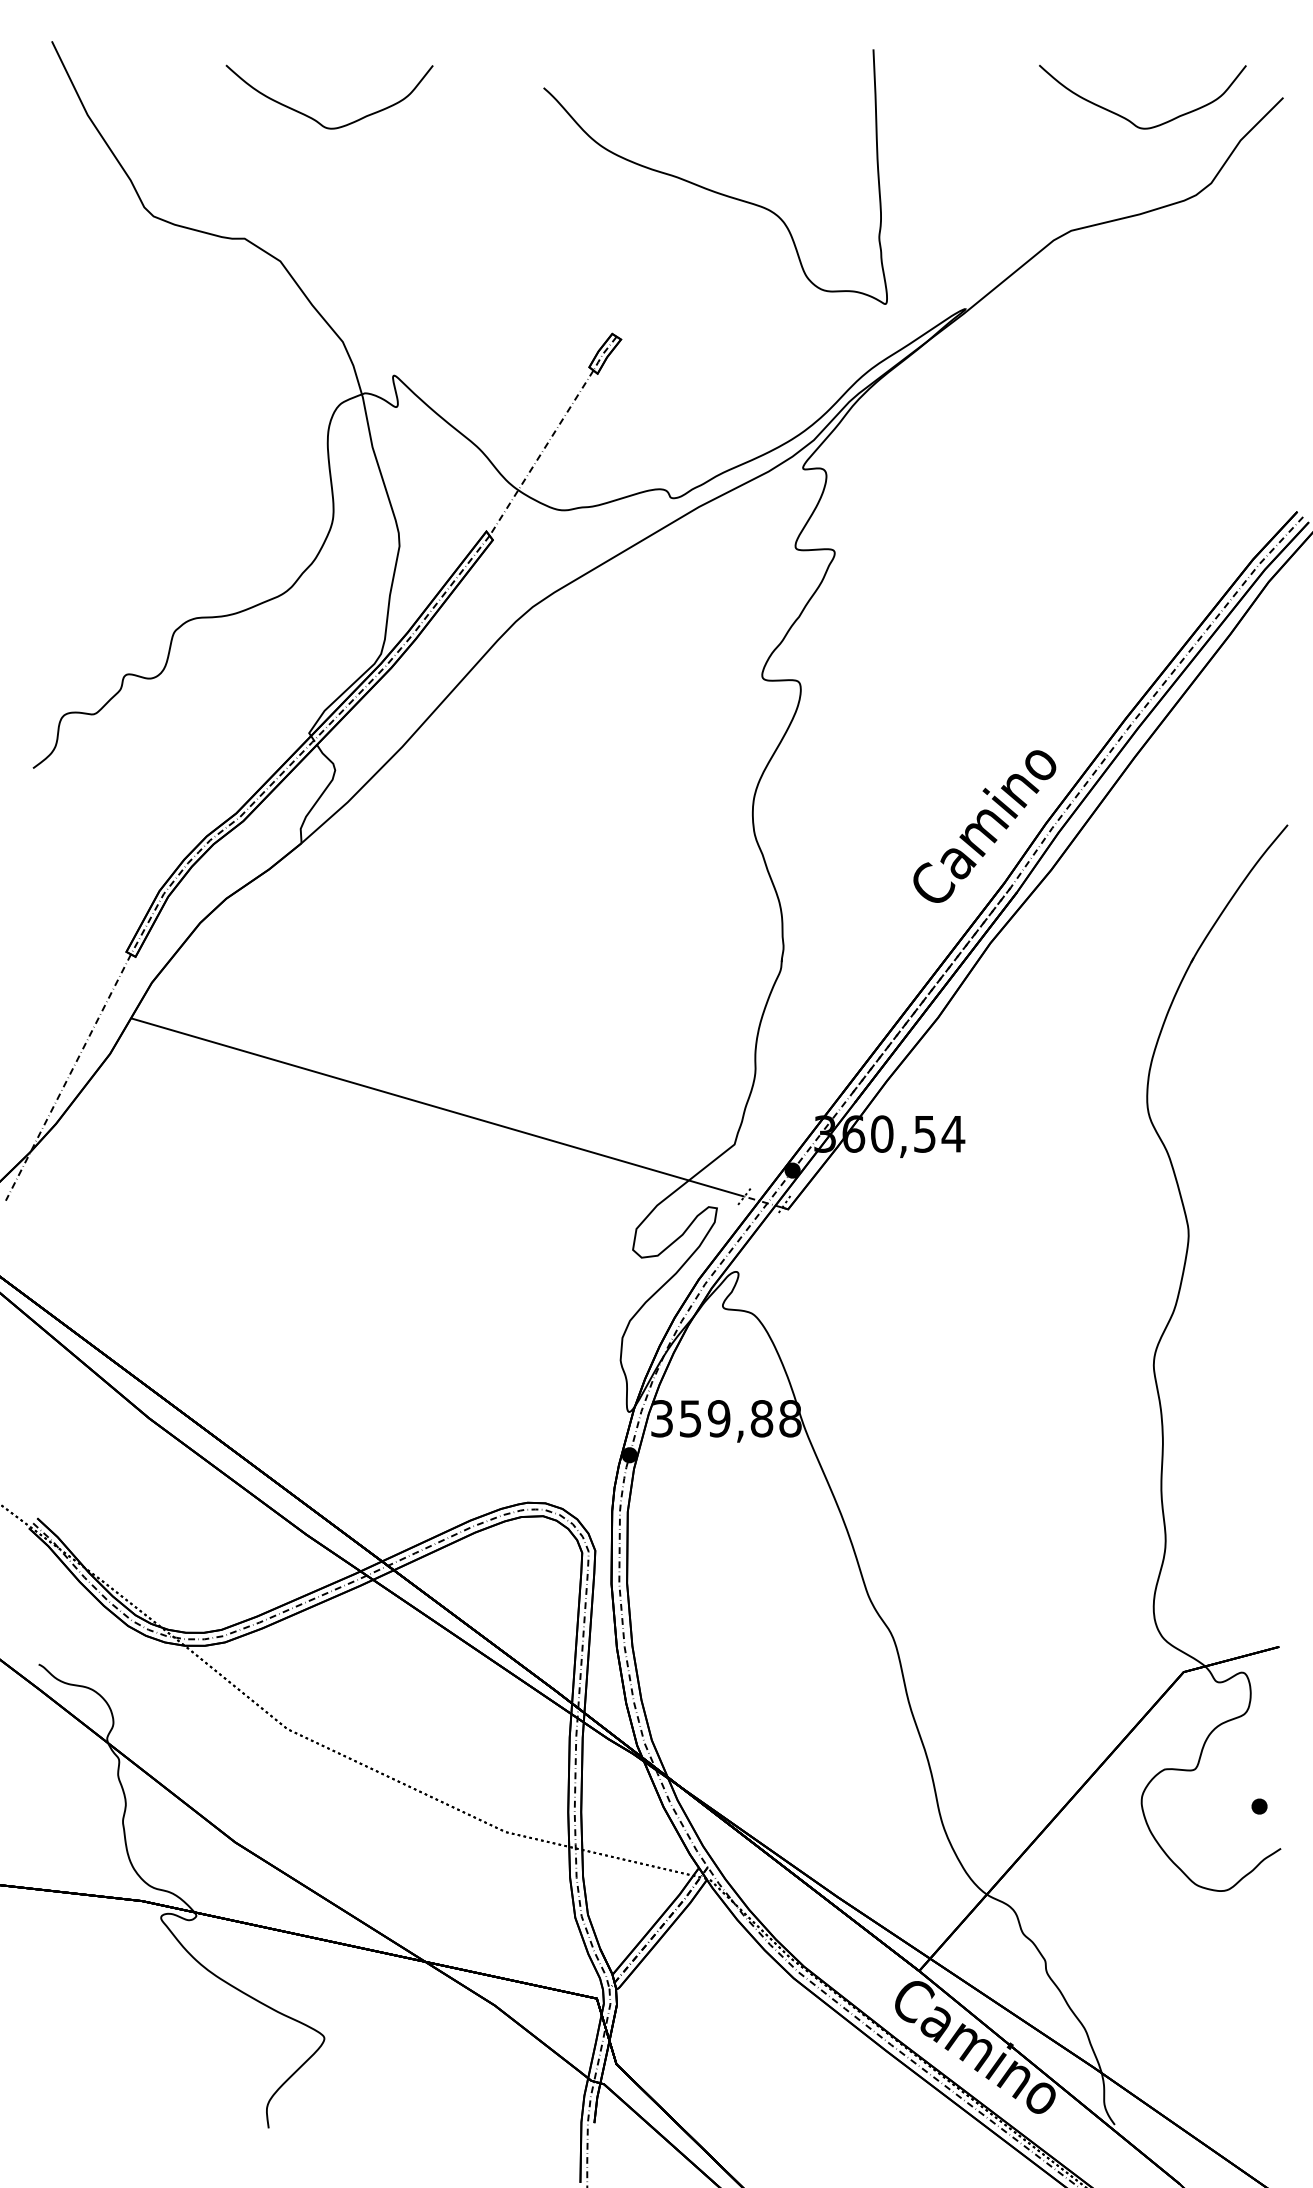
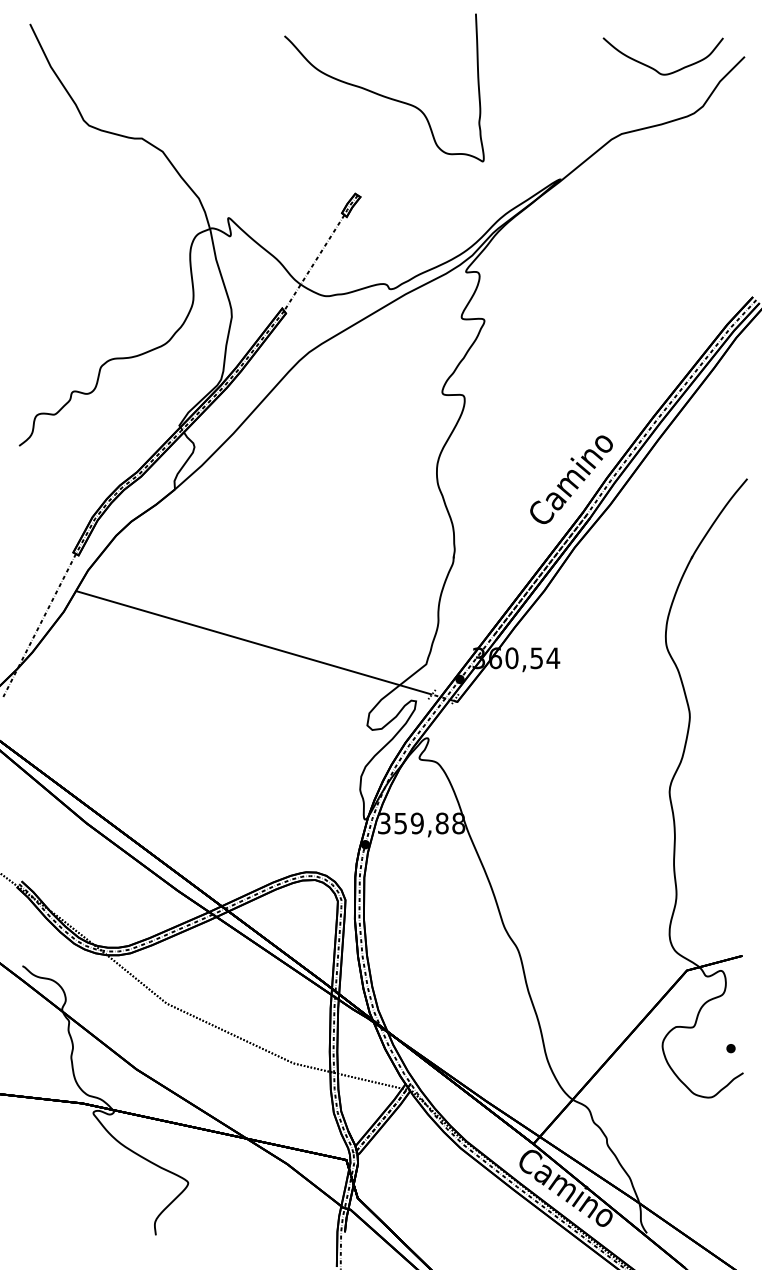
curve: (317, 119) -> (184, 69), removed
curve: (710, 188) -> (381, 94), moved

